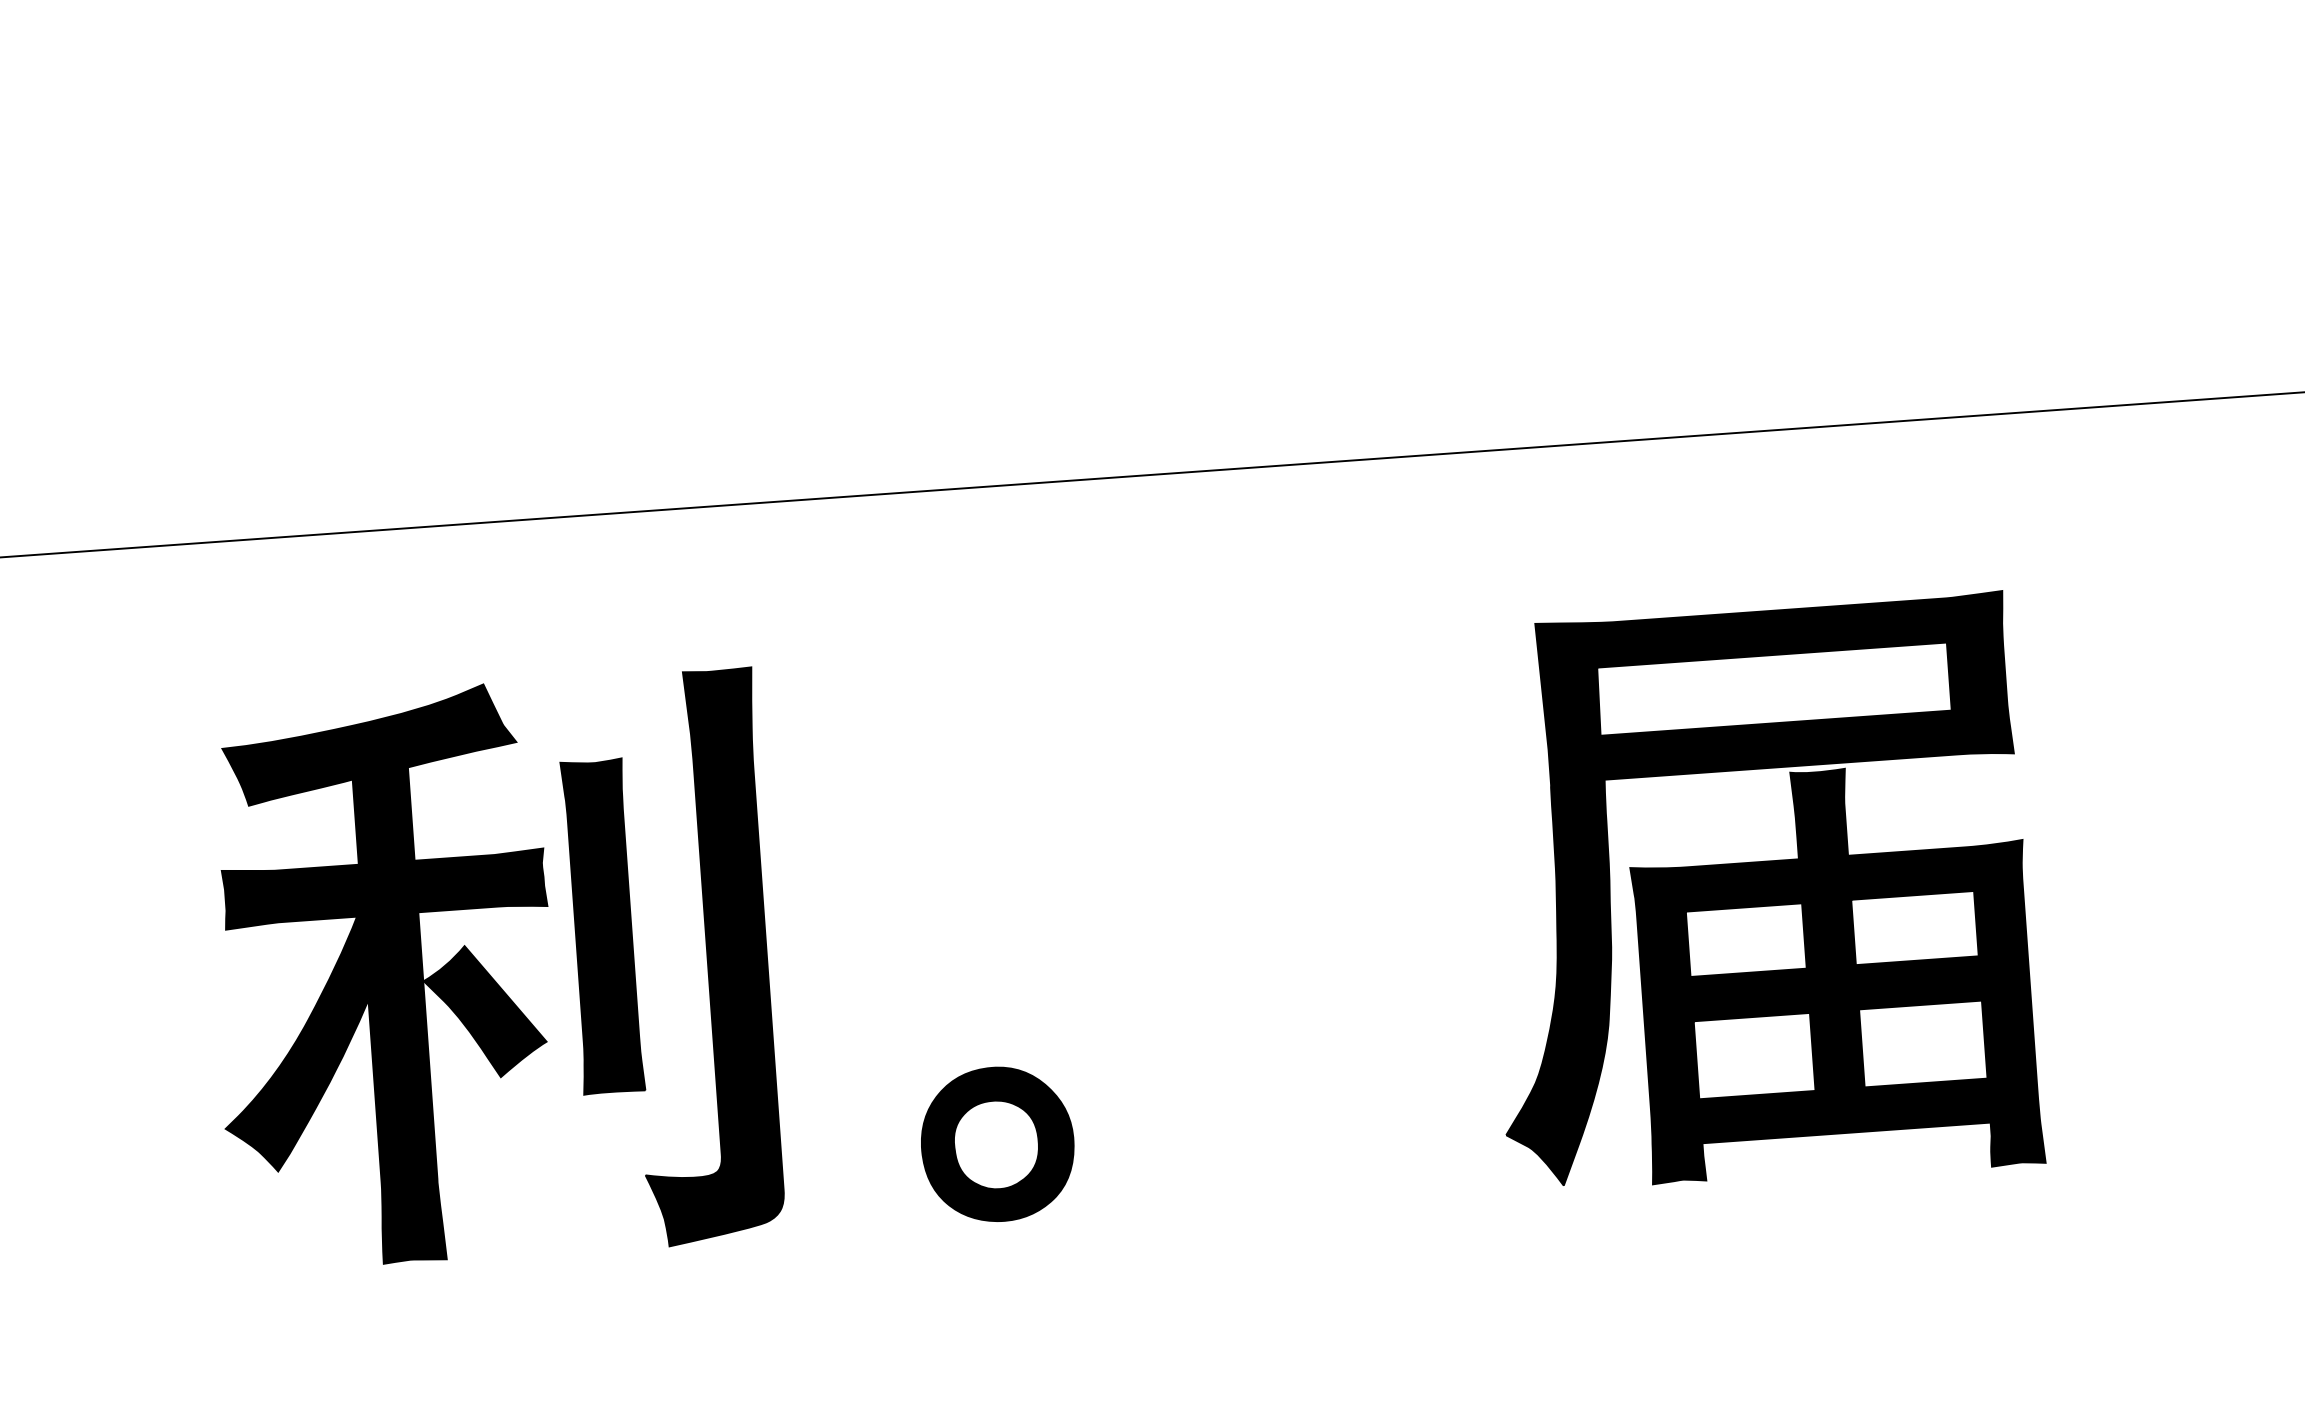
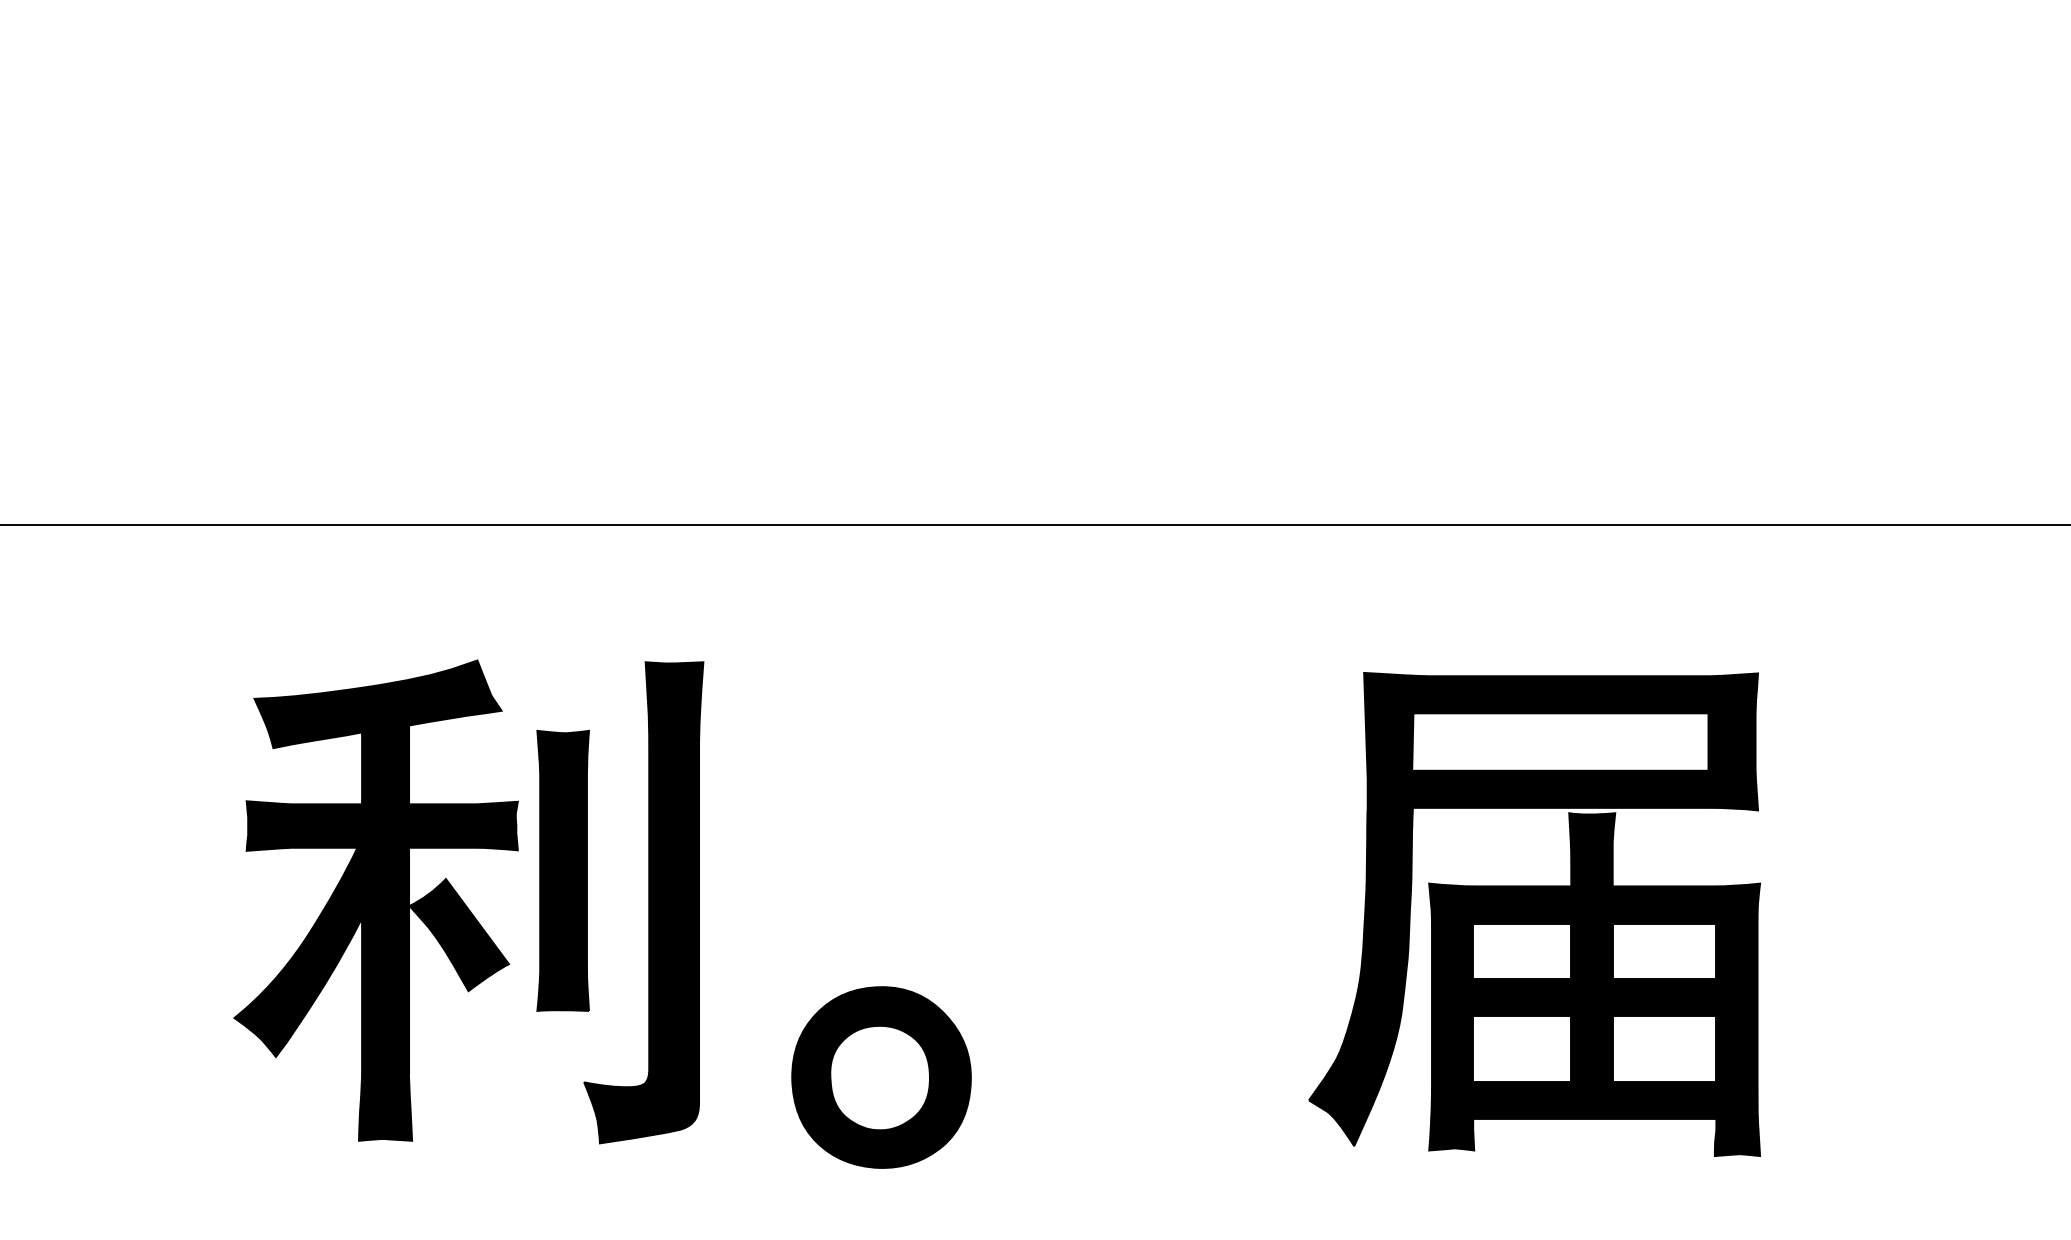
part: (997, 1144) -> (881, 1077), size x1.4

